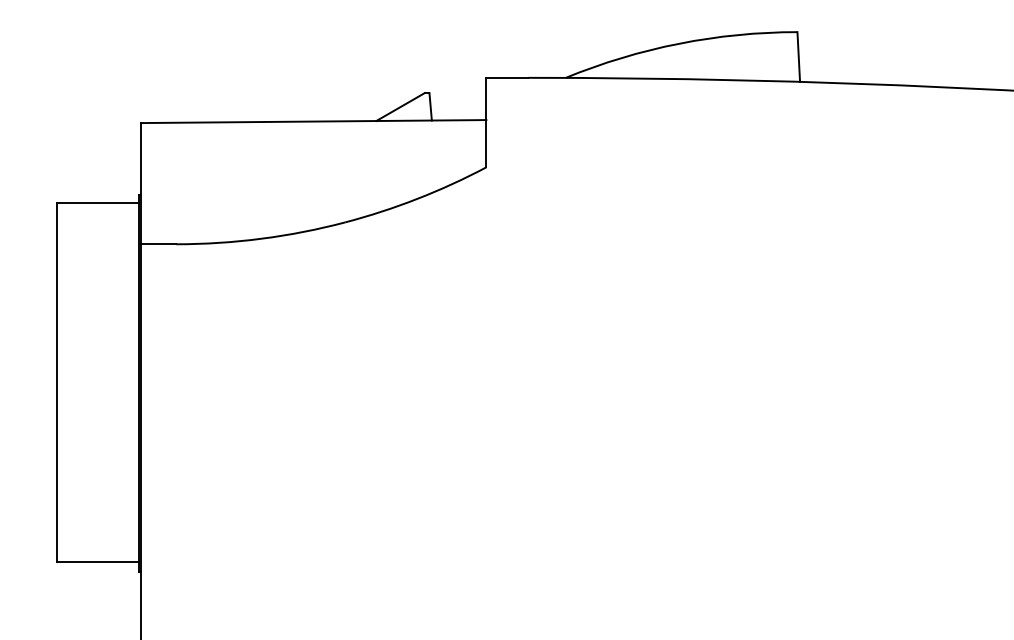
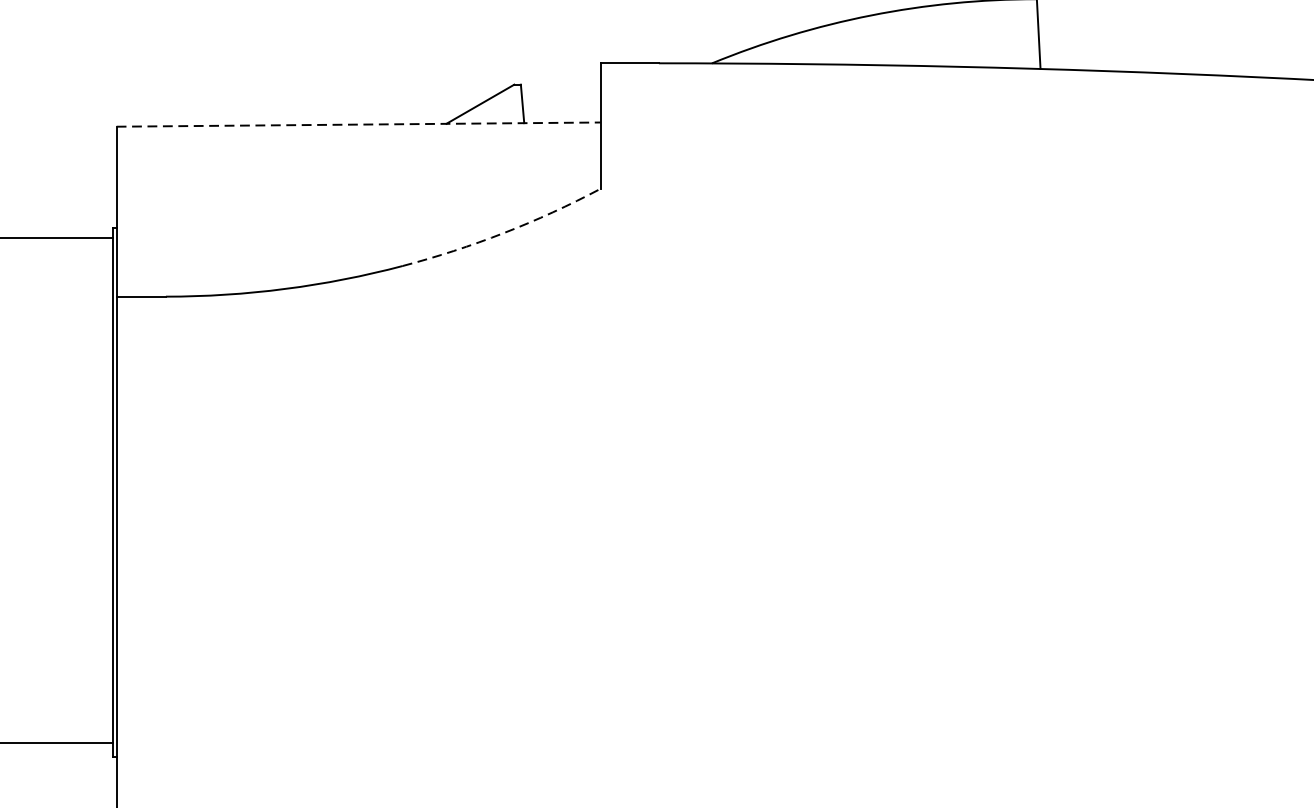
line: (313, 121) -> (358, 124), solid -> dashed
arc: (417, 198) -> (504, 232), solid -> dashed

